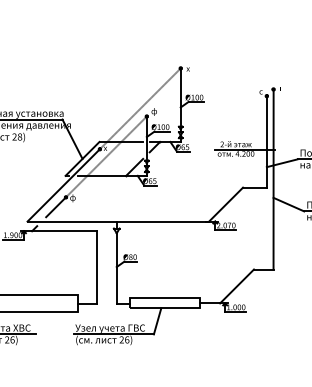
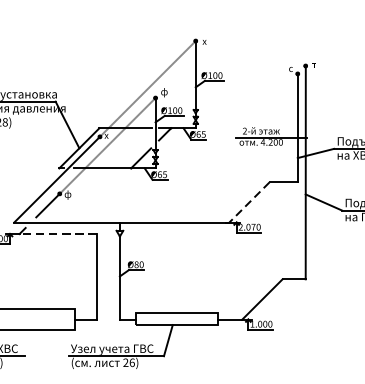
line: (226, 204) -> (249, 202), solid -> dashed
line: (64, 231) -> (58, 234), solid -> dashed

